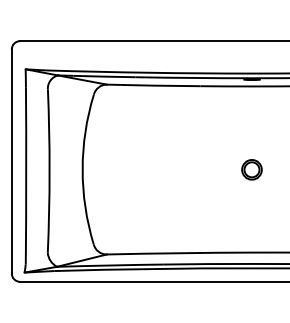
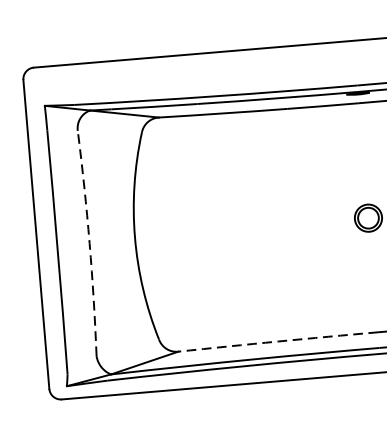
arc: (49, 171) -> (89, 243), solid -> dashed
arc: (179, 253) -> (278, 341), solid -> dashed

